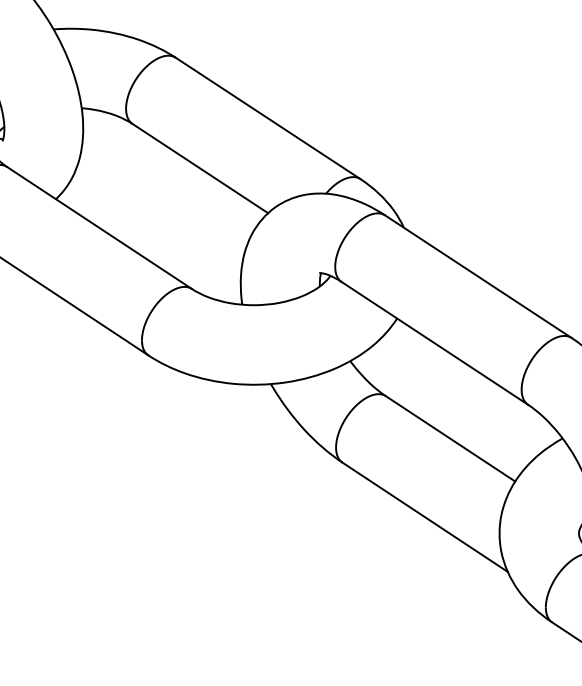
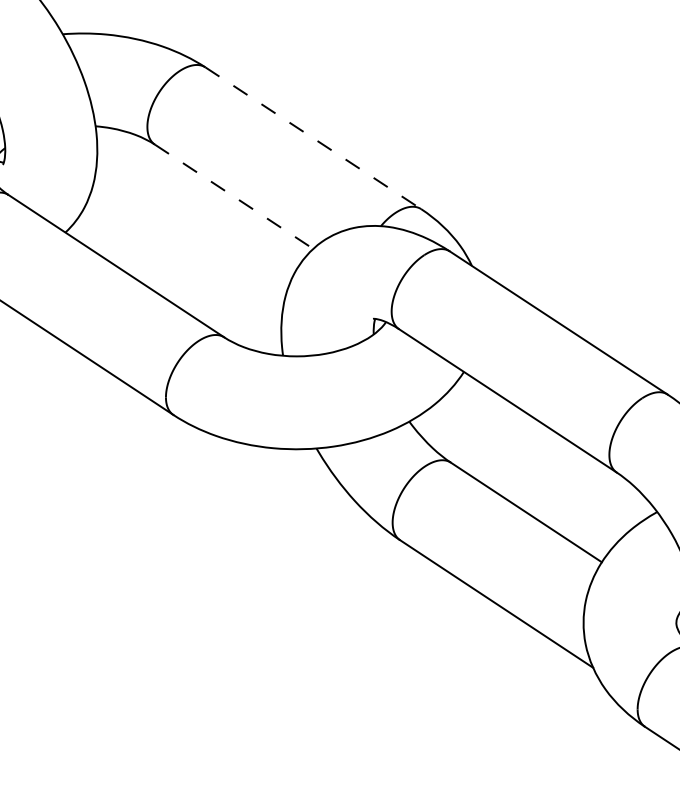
line: (268, 118) -> (313, 138), solid -> dashed
line: (200, 168) -> (234, 196), solid -> dashed

